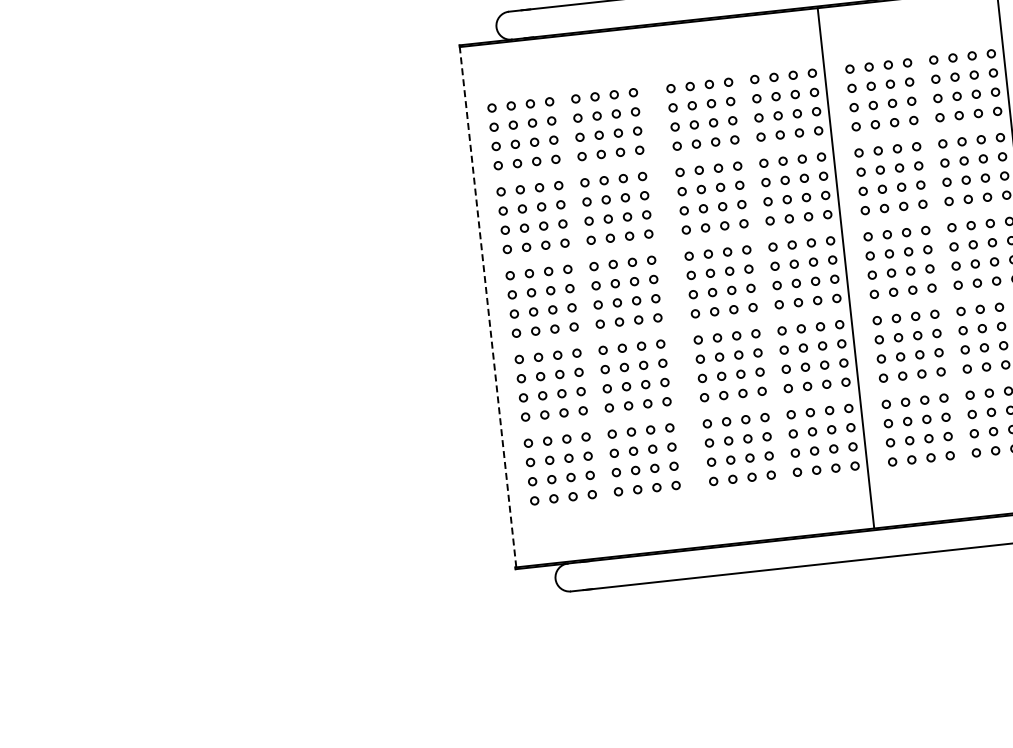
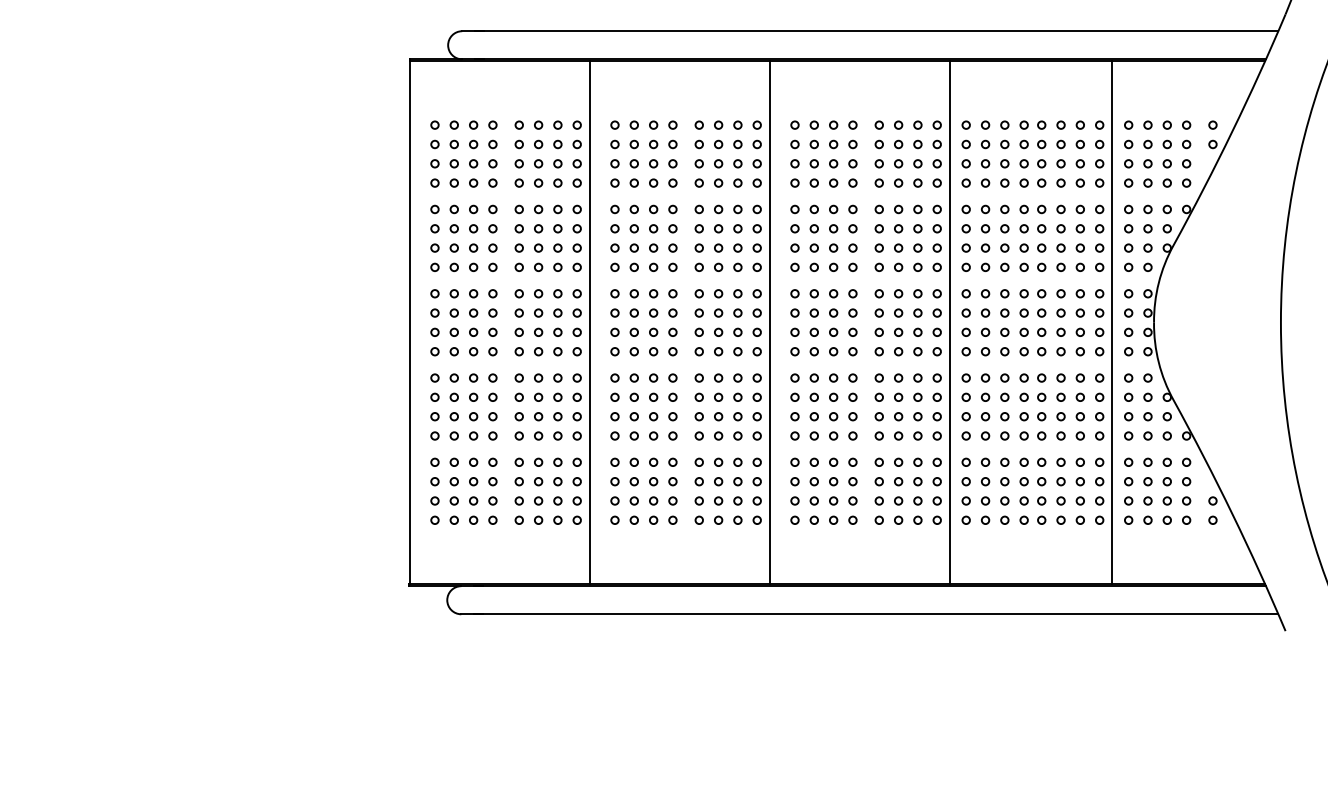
line: (666, 287) -> (589, 322), added
line: (488, 306) -> (409, 322), dashed -> solid

